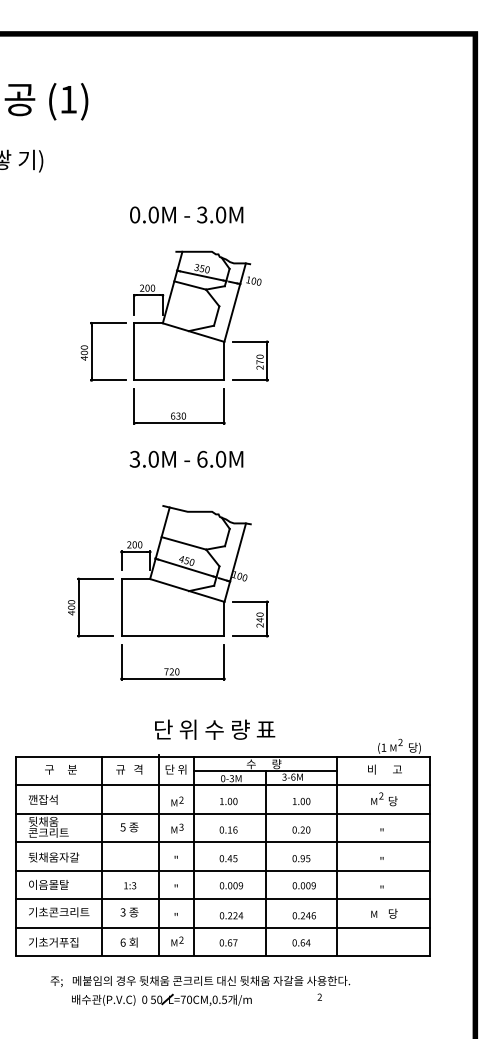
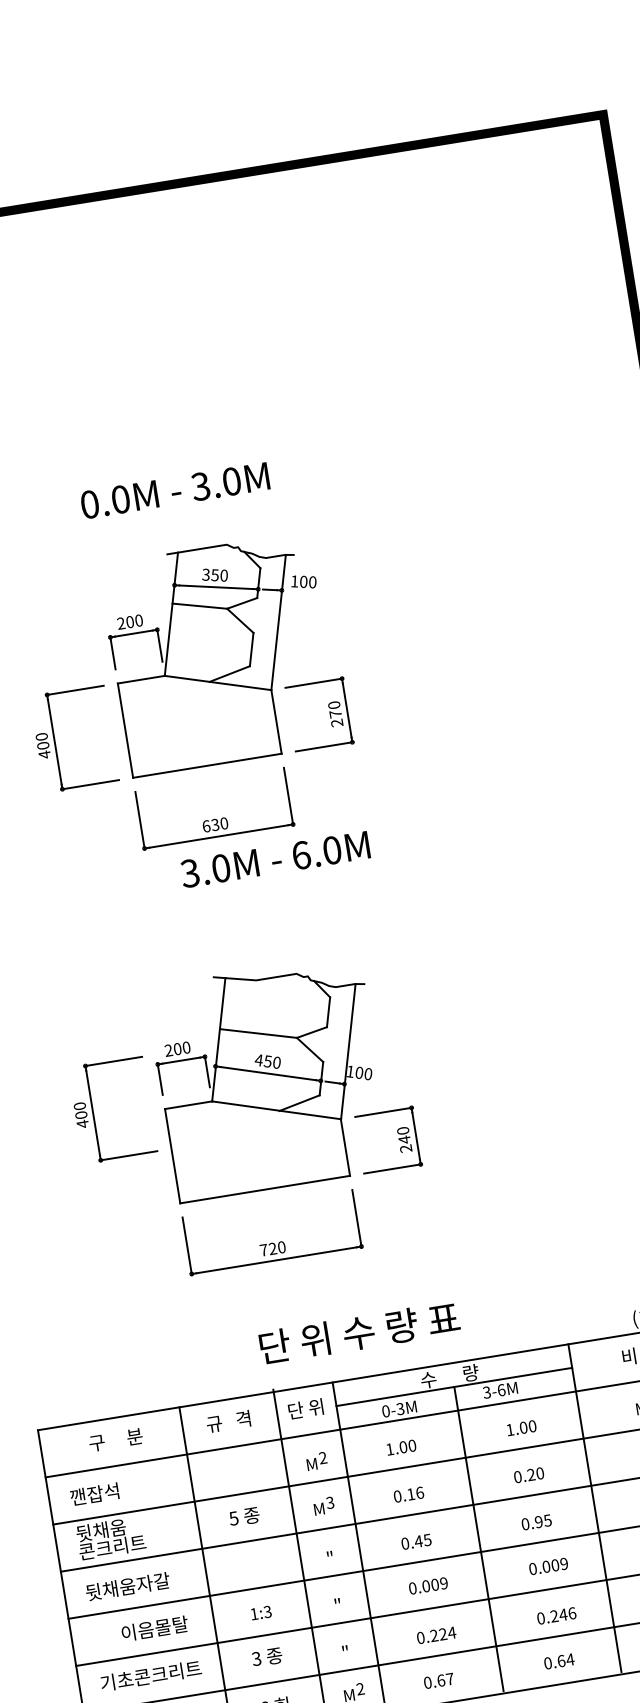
text: (186, 458) -> (275, 858), moved
part: (79, 607) -> (94, 1112), moved
text: (48, 884) -> (154, 1628), moved

